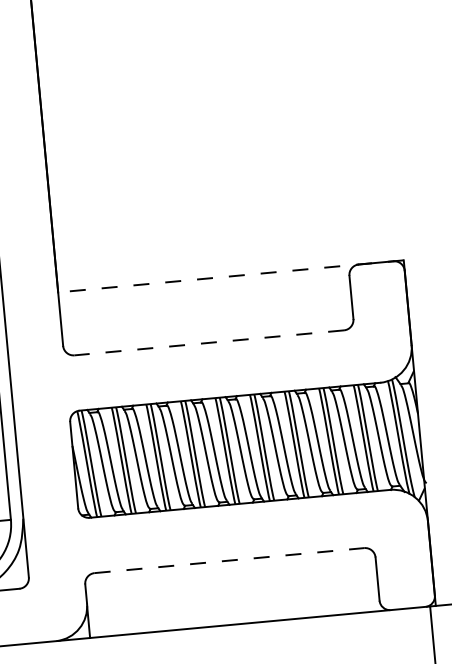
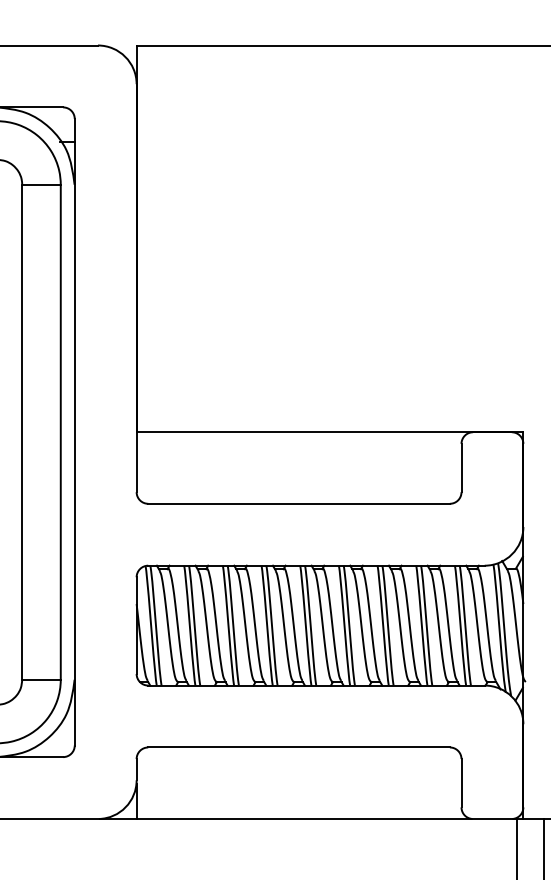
line: (230, 276) -> (329, 432), dashed -> solid
line: (209, 342) -> (299, 503), dashed -> solid
line: (229, 560) -> (299, 747), dashed -> solid

